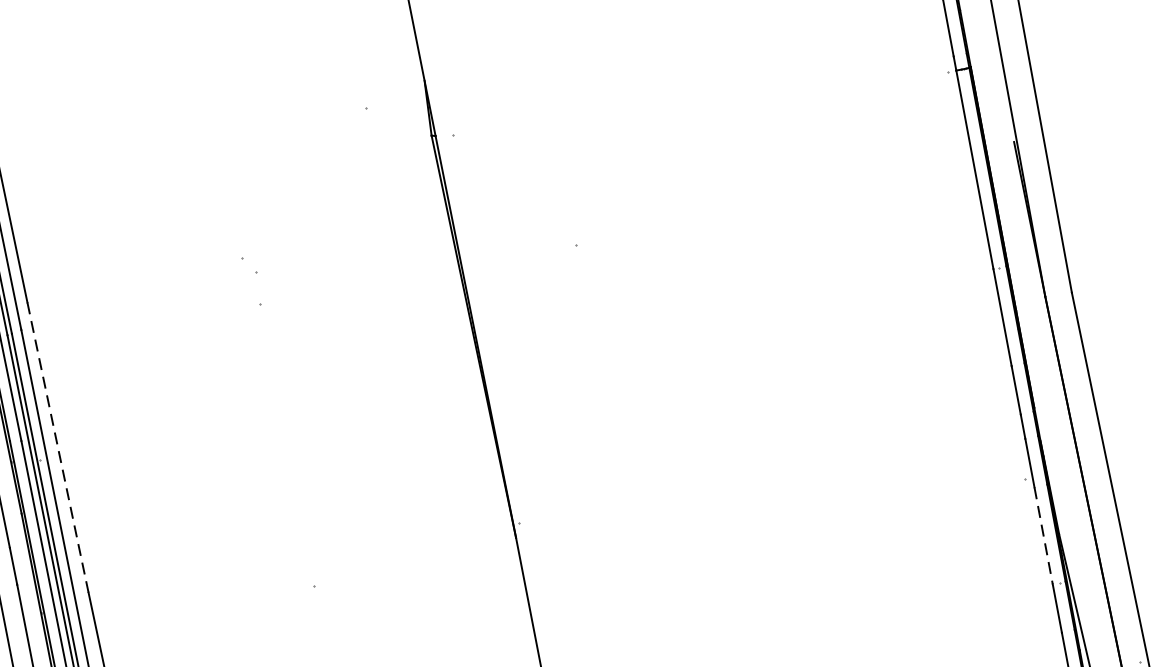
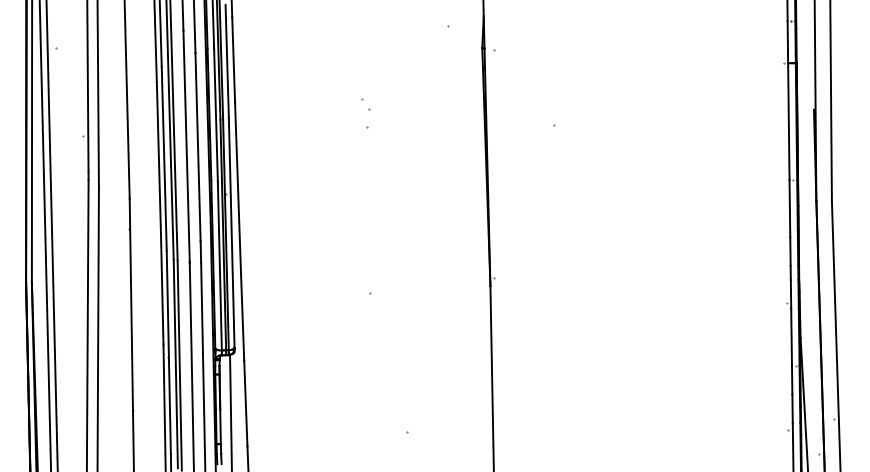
line: (58, 446) -> (238, 188), dashed -> solid
line: (1043, 536) -> (791, 337), dashed -> solid

